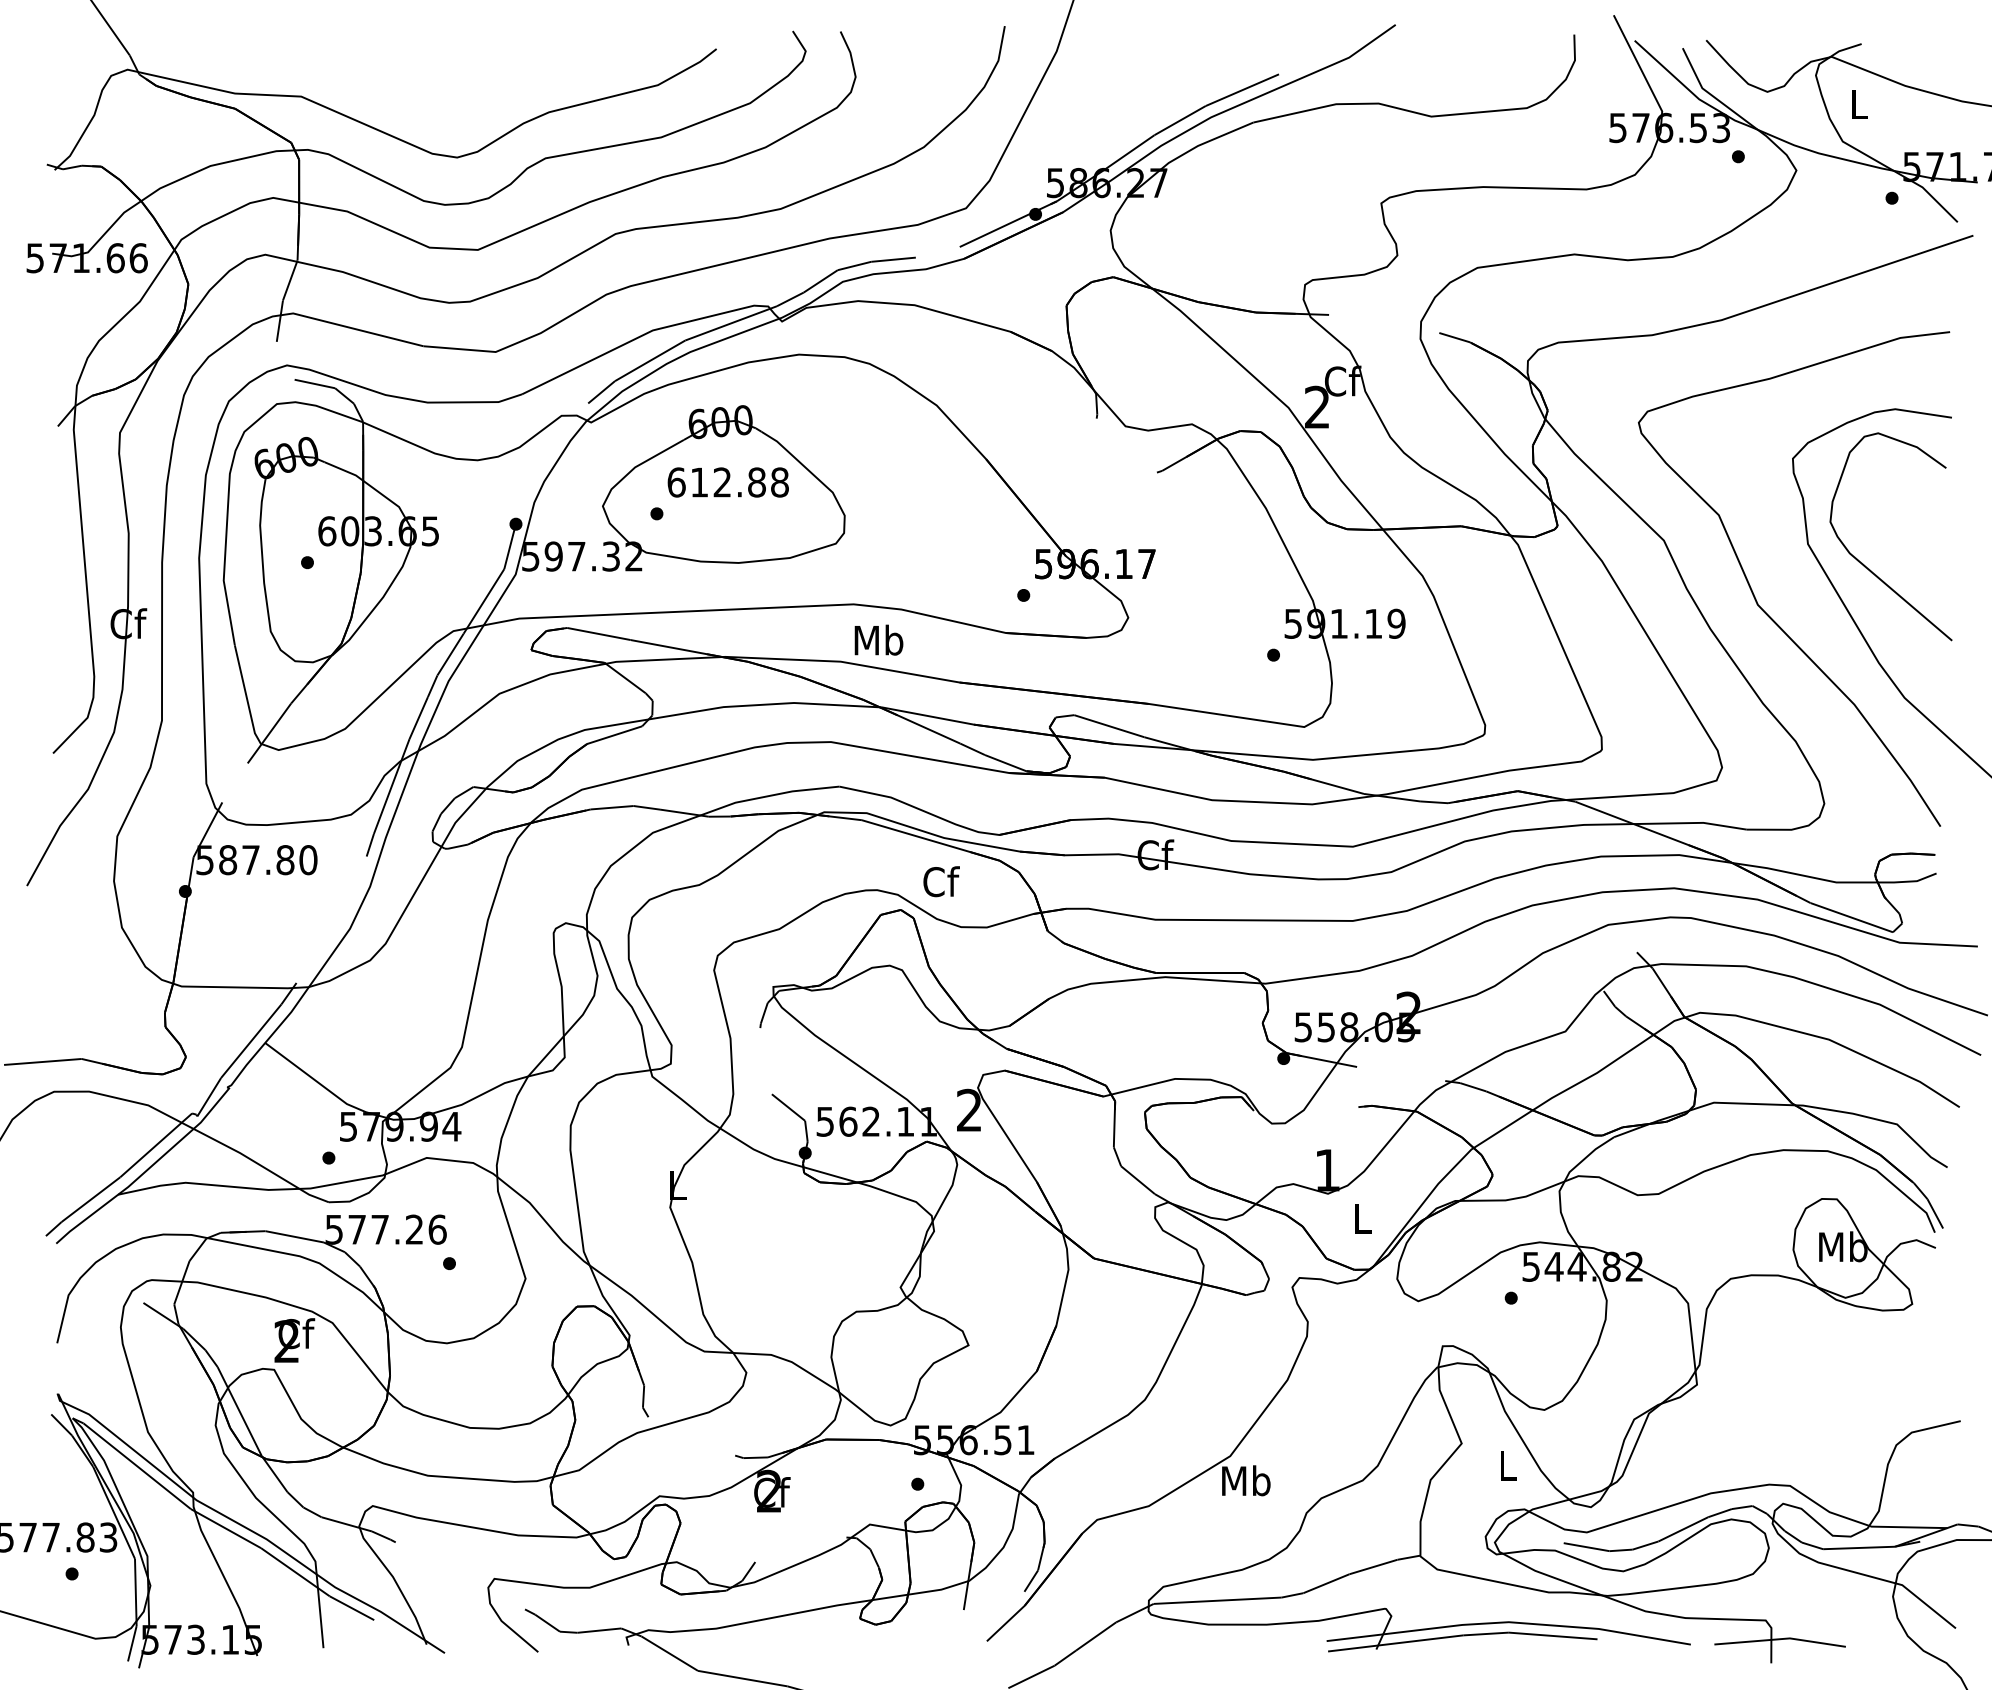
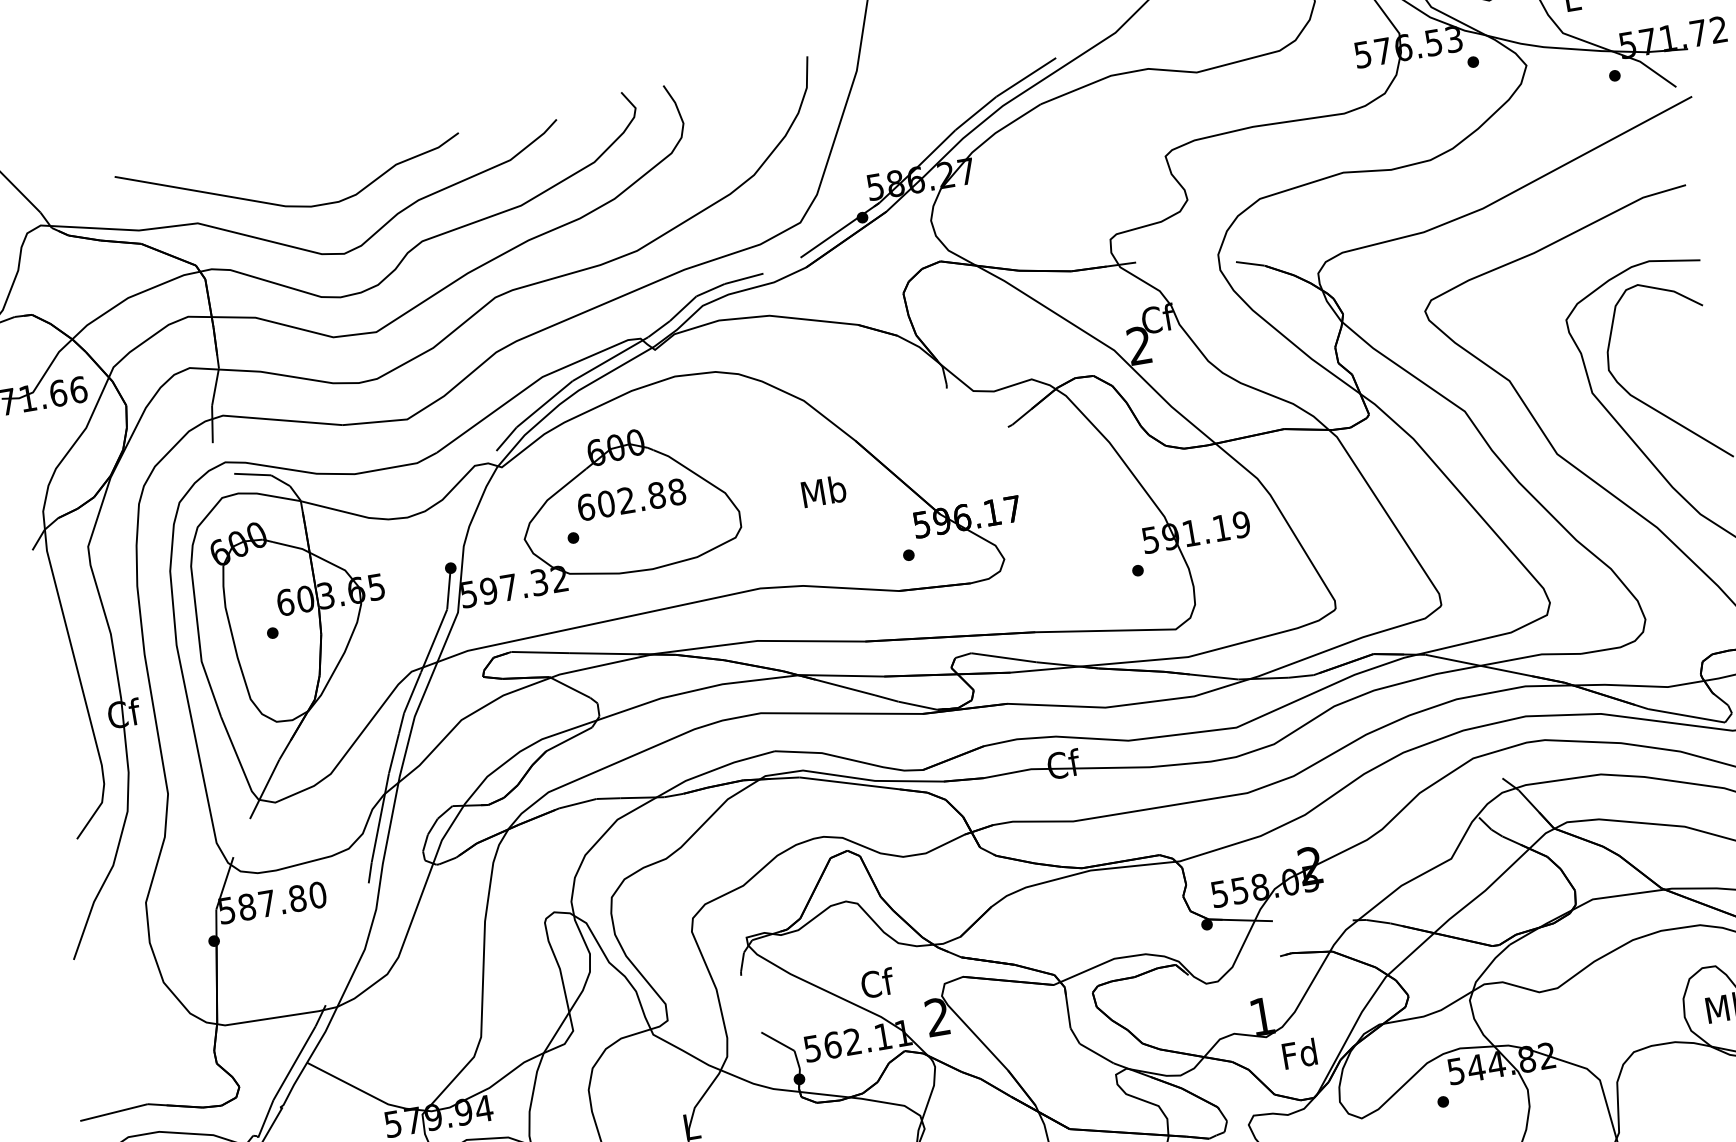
curve: (404, 93) -> (288, 205), added
text: (699, 482) -> (606, 504), 612.88 -> 602.88
text: (878, 639) -> (823, 490), moved
text: (941, 881) -> (877, 983), moved
text: (1361, 1218) -> (1299, 1054), L -> Fd

